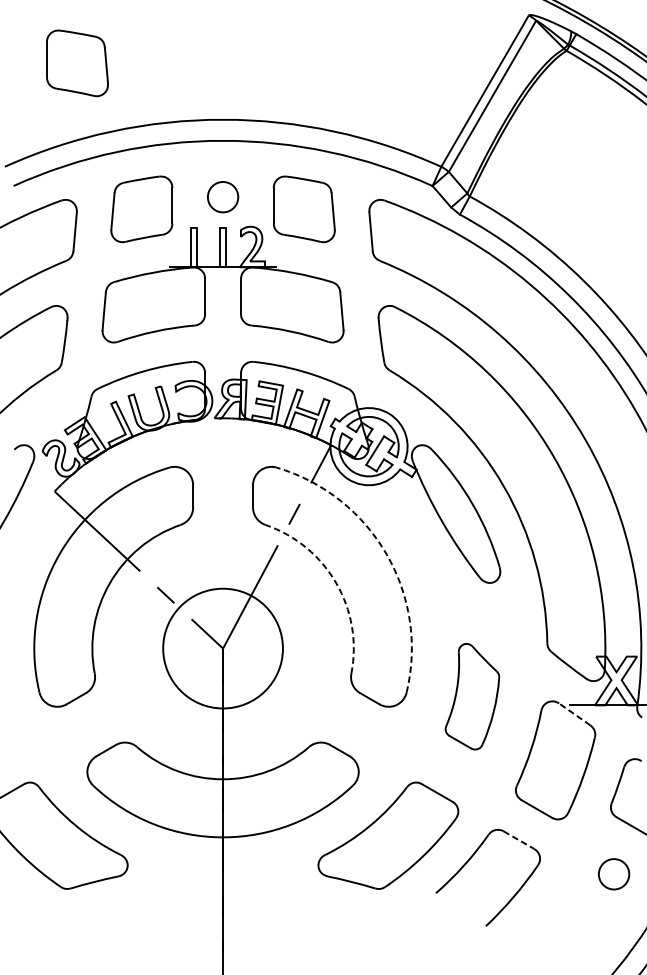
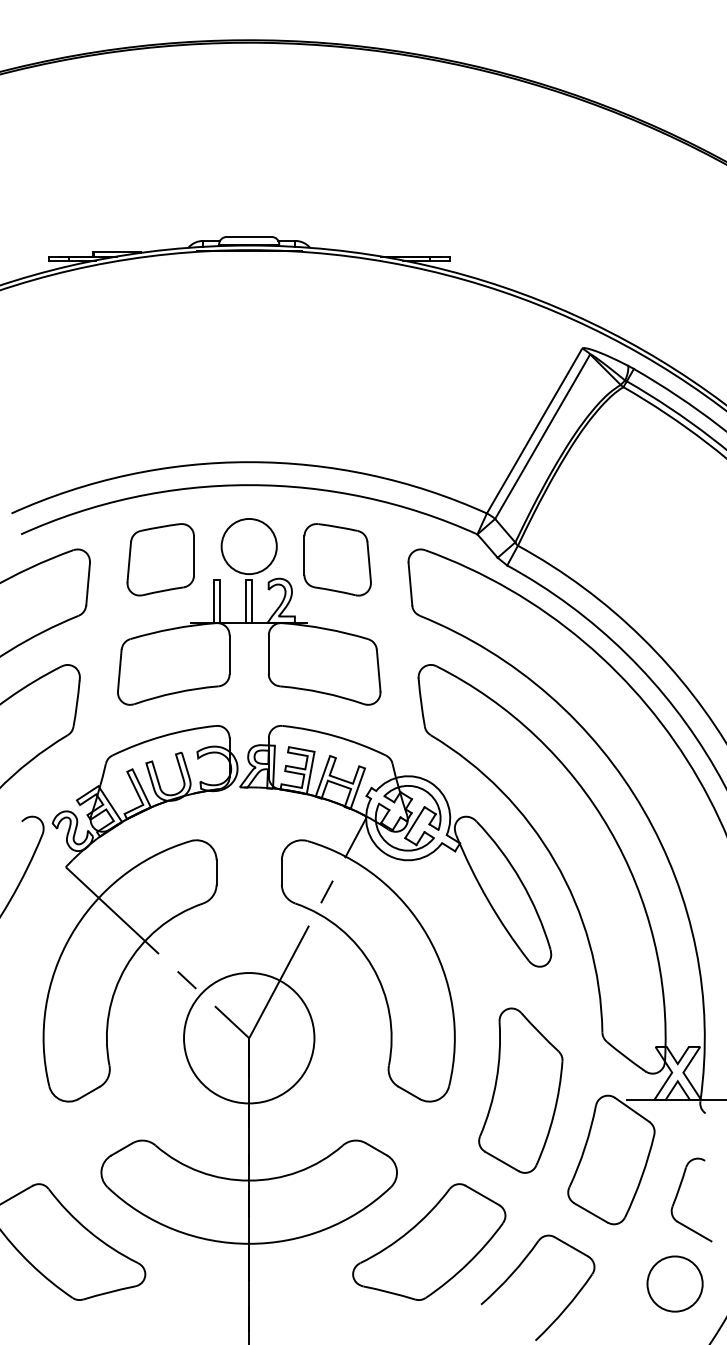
part: (77, 63) -> (90, 400), removed
circle: (222, 197) -> (248, 546), size x1.67
arc: (386, 554) -> (427, 935), dashed -> solid
arc: (336, 583) -> (372, 967), dashed -> solid
part: (472, 696) -> (520, 1090), size x1.43
line: (574, 714) -> (632, 1109), dashed -> solid
line: (518, 840) -> (571, 1247), dashed -> solid
circle: (613, 873) -> (674, 1283), size x1.67

